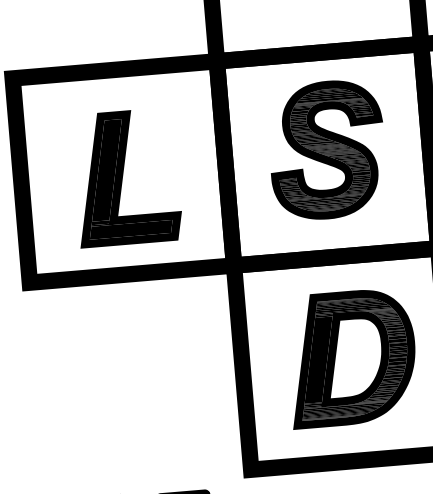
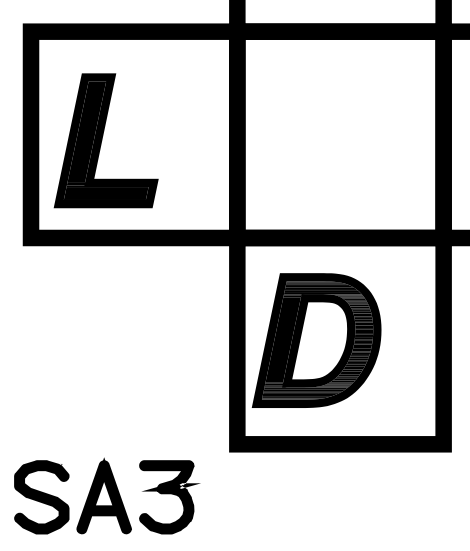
part: (327, 149) -> (340, 129), removed
part: (126, 177) -> (105, 140), moved
part: (351, 357) -> (316, 340), moved

